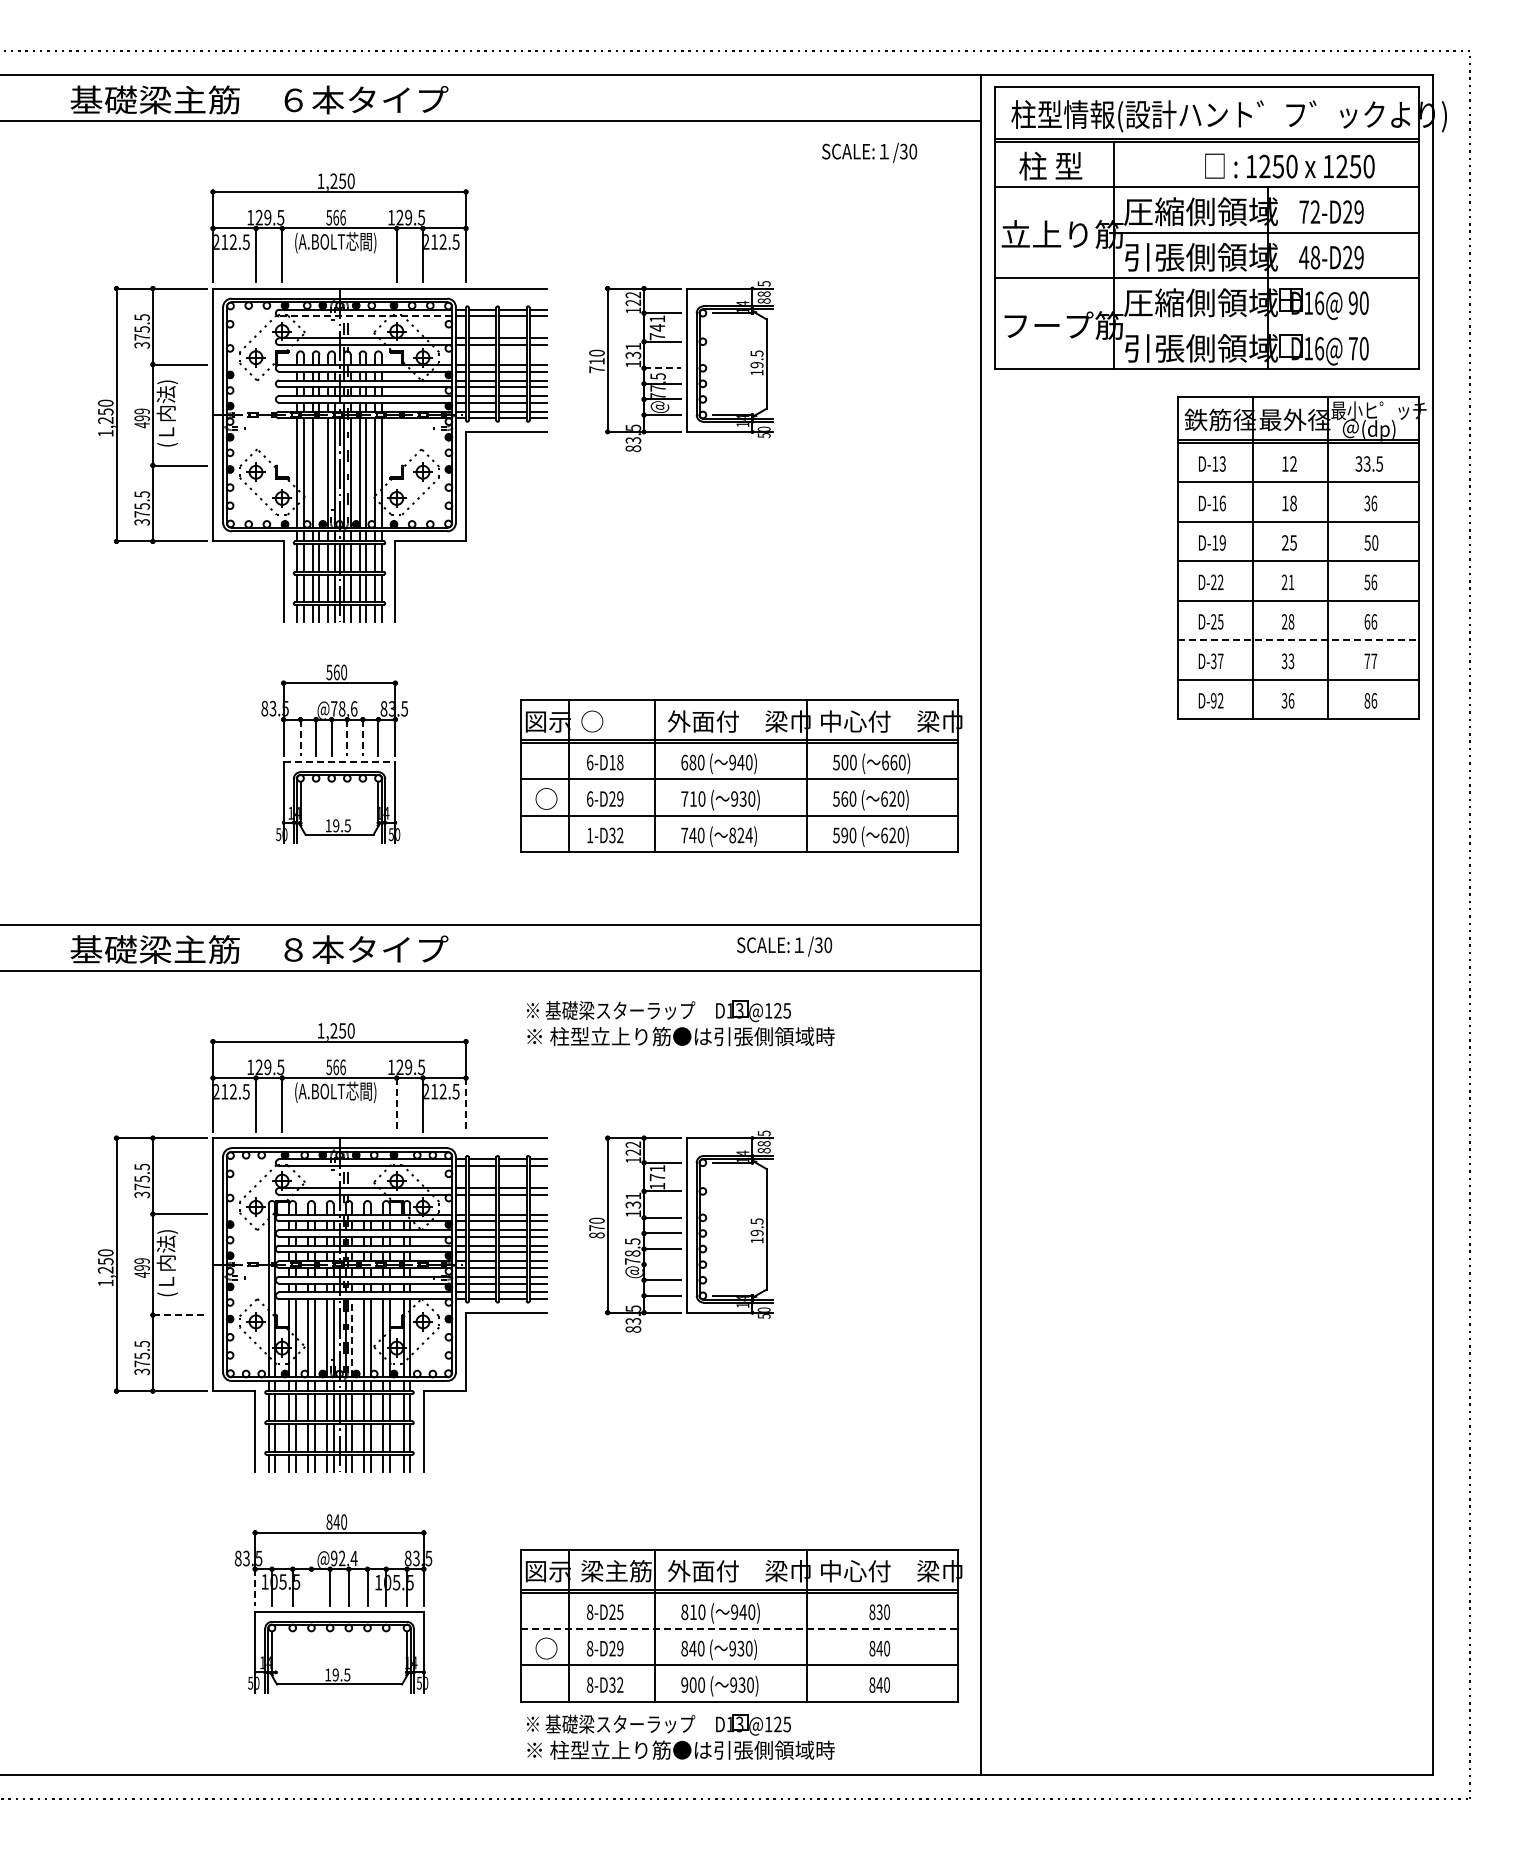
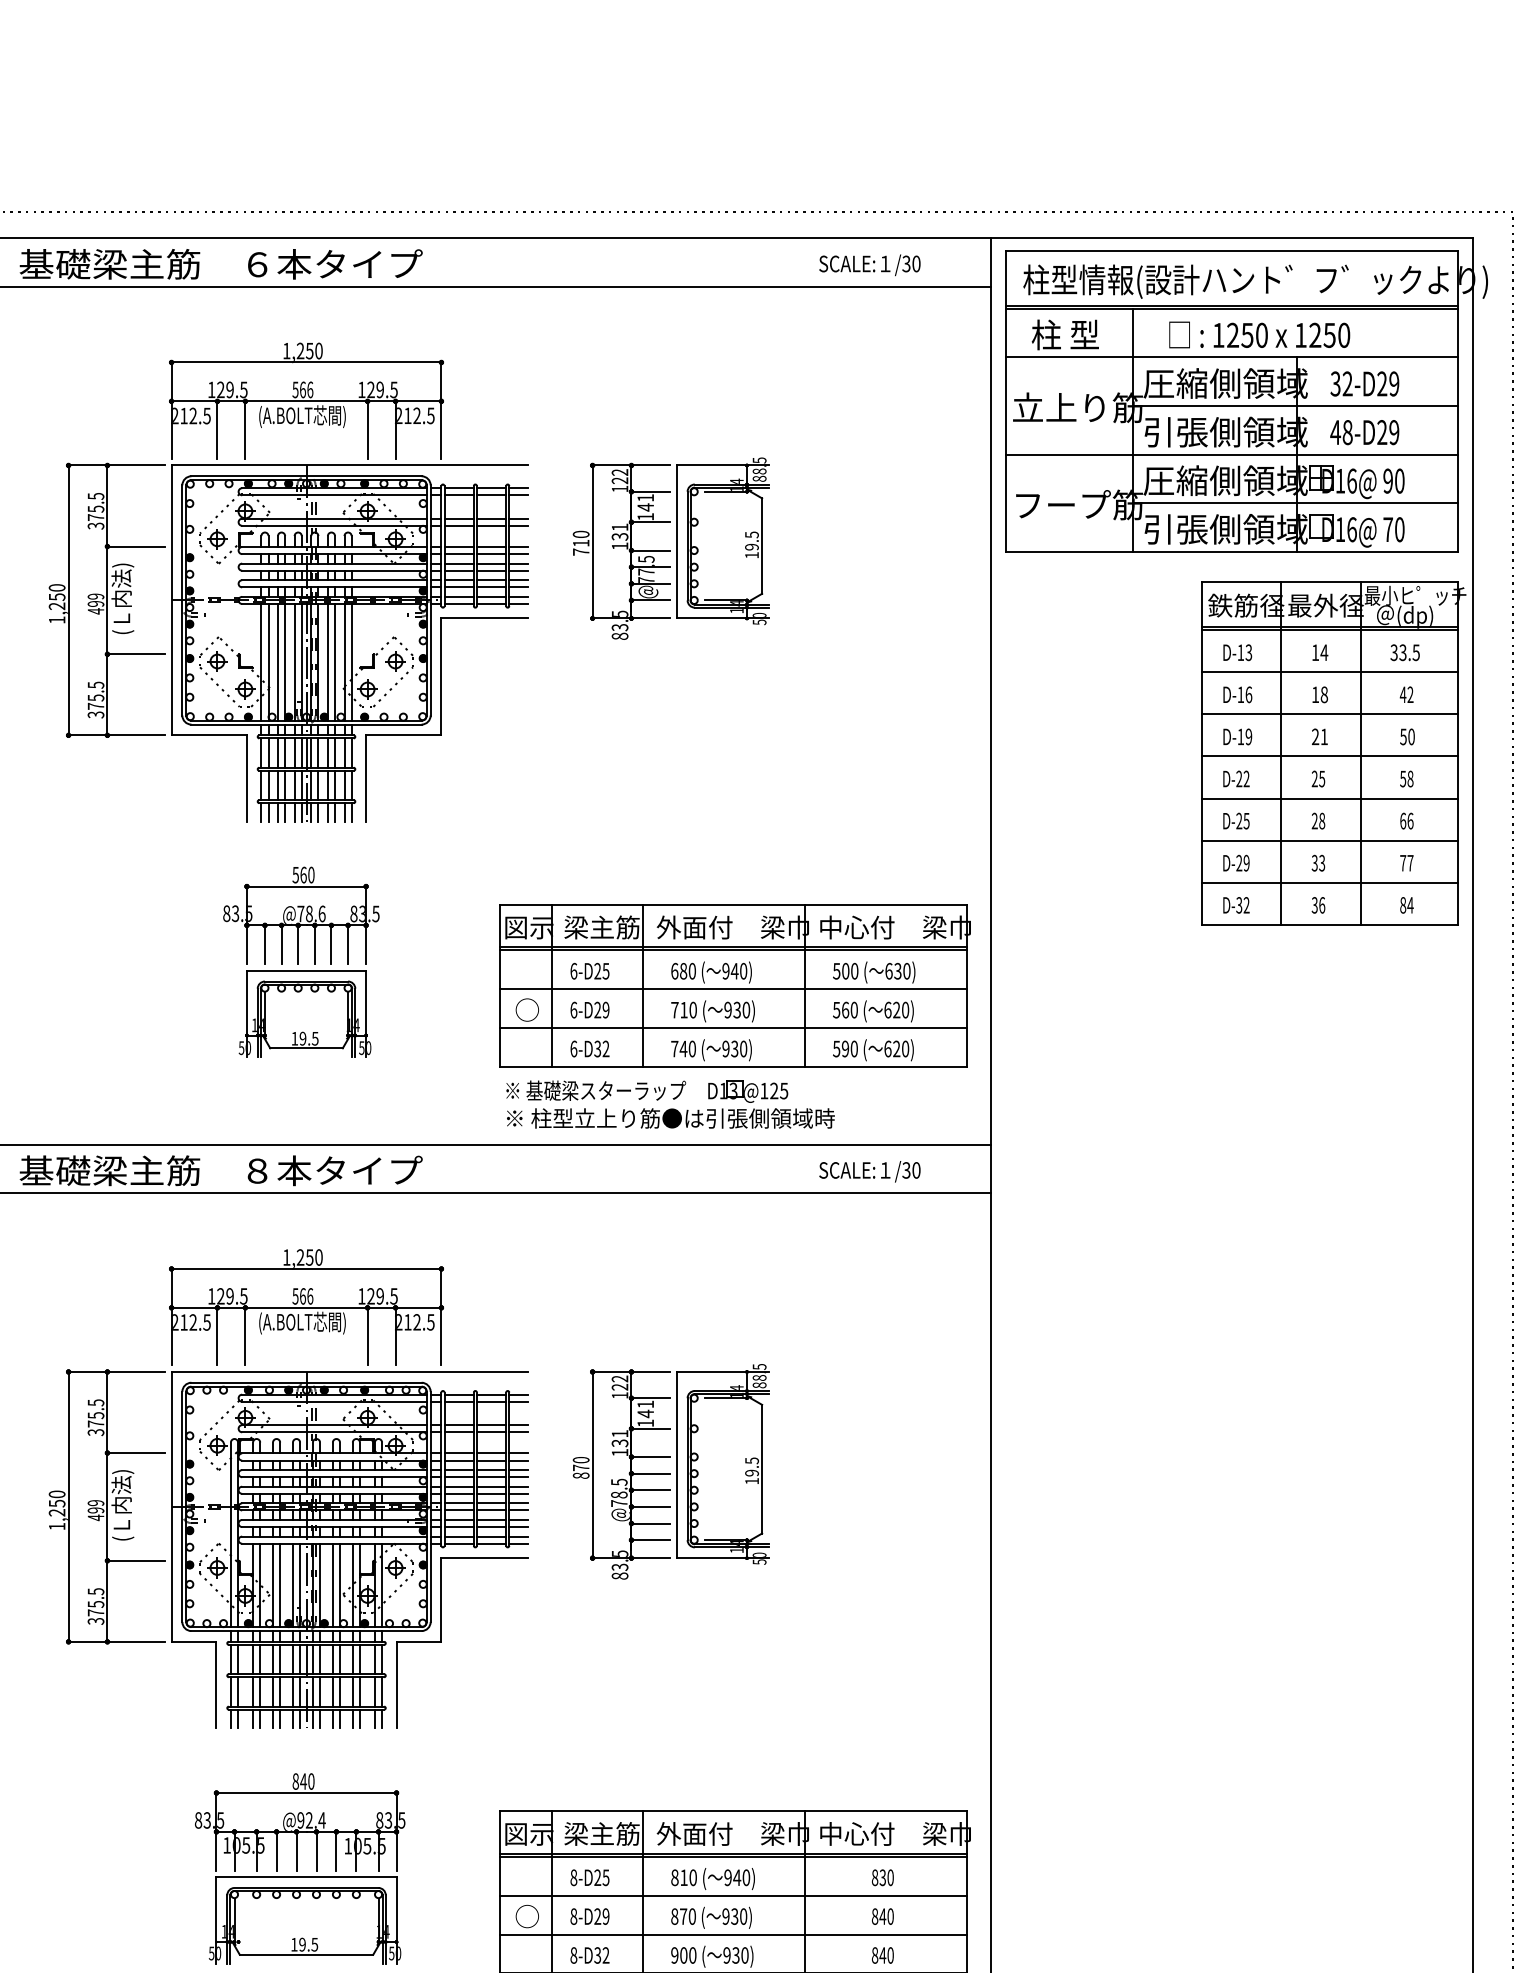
text: (869, 152) -> (869, 264), moved
text: (1289, 165) -> (1259, 334), moved
text: (1303, 211) -> (1334, 383), 72-D29 -> 32-D29
line: (365, 316) -> (334, 495), dashed -> solid
line: (1266, 323) -> (1295, 502), added
text: (657, 336) -> (645, 516), 741 -> 141
line: (662, 368) -> (651, 550), dashed -> solid
text: (1293, 463) -> (1324, 652), 12 -> 14
line: (319, 472) -> (285, 661), added
text: (1370, 503) -> (1406, 694), 36 -> 42
text: (1293, 542) -> (1324, 736), 25 -> 21
text: (1291, 582) -> (1322, 779), 21 -> 25
text: (1374, 582) -> (1410, 779), 56 -> 58
line: (1299, 640) -> (1330, 841), dashed -> solid
text: (1217, 661) -> (1243, 863), D-37 -> D-29
text: (1213, 700) -> (1238, 905), D-92 -> D-32
text: (1374, 700) -> (1410, 905), 86 -> 84
text: (616, 721) -> (602, 927), ○ -> 梁主筋
line: (300, 738) -> (264, 945), dashed -> solid
line: (347, 738) -> (315, 945), dashed -> solid
line: (362, 738) -> (331, 945), dashed -> solid
line: (339, 762) -> (306, 971), dashed -> solid
text: (616, 762) -> (602, 971), 6-D18 -> 6-D25
text: (893, 762) -> (897, 971), 660) -> 630)
text: (590, 835) -> (574, 1049), 1-D32 -> 6-D32
text: (740, 835) -> (734, 1049), 824) -> 930)
text: (784, 946) -> (869, 1171), moved
part: (680, 1023) -> (670, 1104), moved
line: (396, 1105) -> (367, 1337), dashed -> solid
line: (466, 1105) -> (442, 1337), dashed -> solid
text: (657, 1177) -> (645, 1413), 171 -> 141
line: (662, 1264) -> (651, 1506), added
line: (180, 1315) -> (136, 1561), dashed -> solid
line: (352, 1337) -> (320, 1584), dashed -> solid
line: (255, 1587) -> (216, 1851), dashed -> solid
line: (311, 1587) -> (276, 1851), added
line: (739, 1629) -> (733, 1896), dashed -> solid
text: (692, 1648) -> (683, 1916), 840 -> 870

